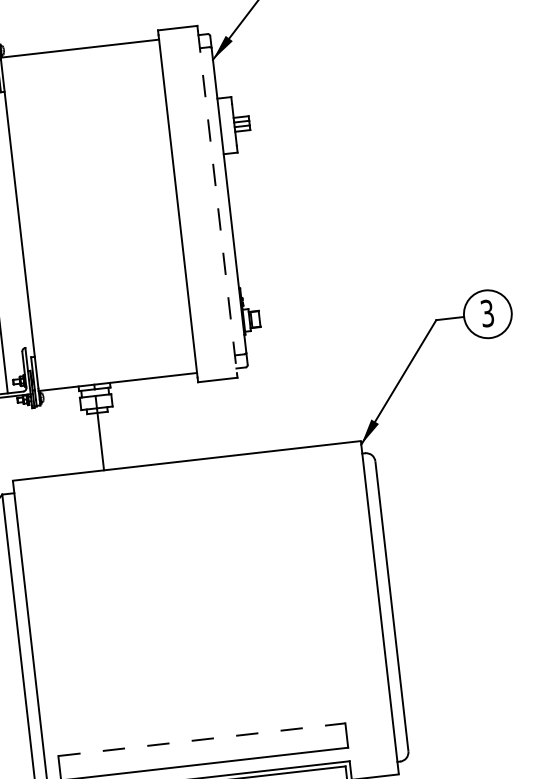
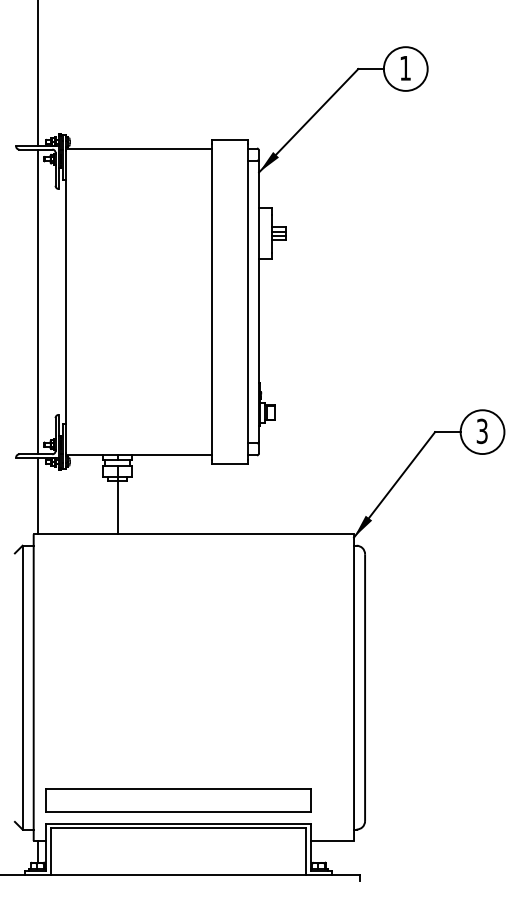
line: (217, 201) -> (248, 301), dashed -> solid
line: (13, 438) -> (38, 495), added
line: (202, 739) -> (179, 789), dashed -> solid

